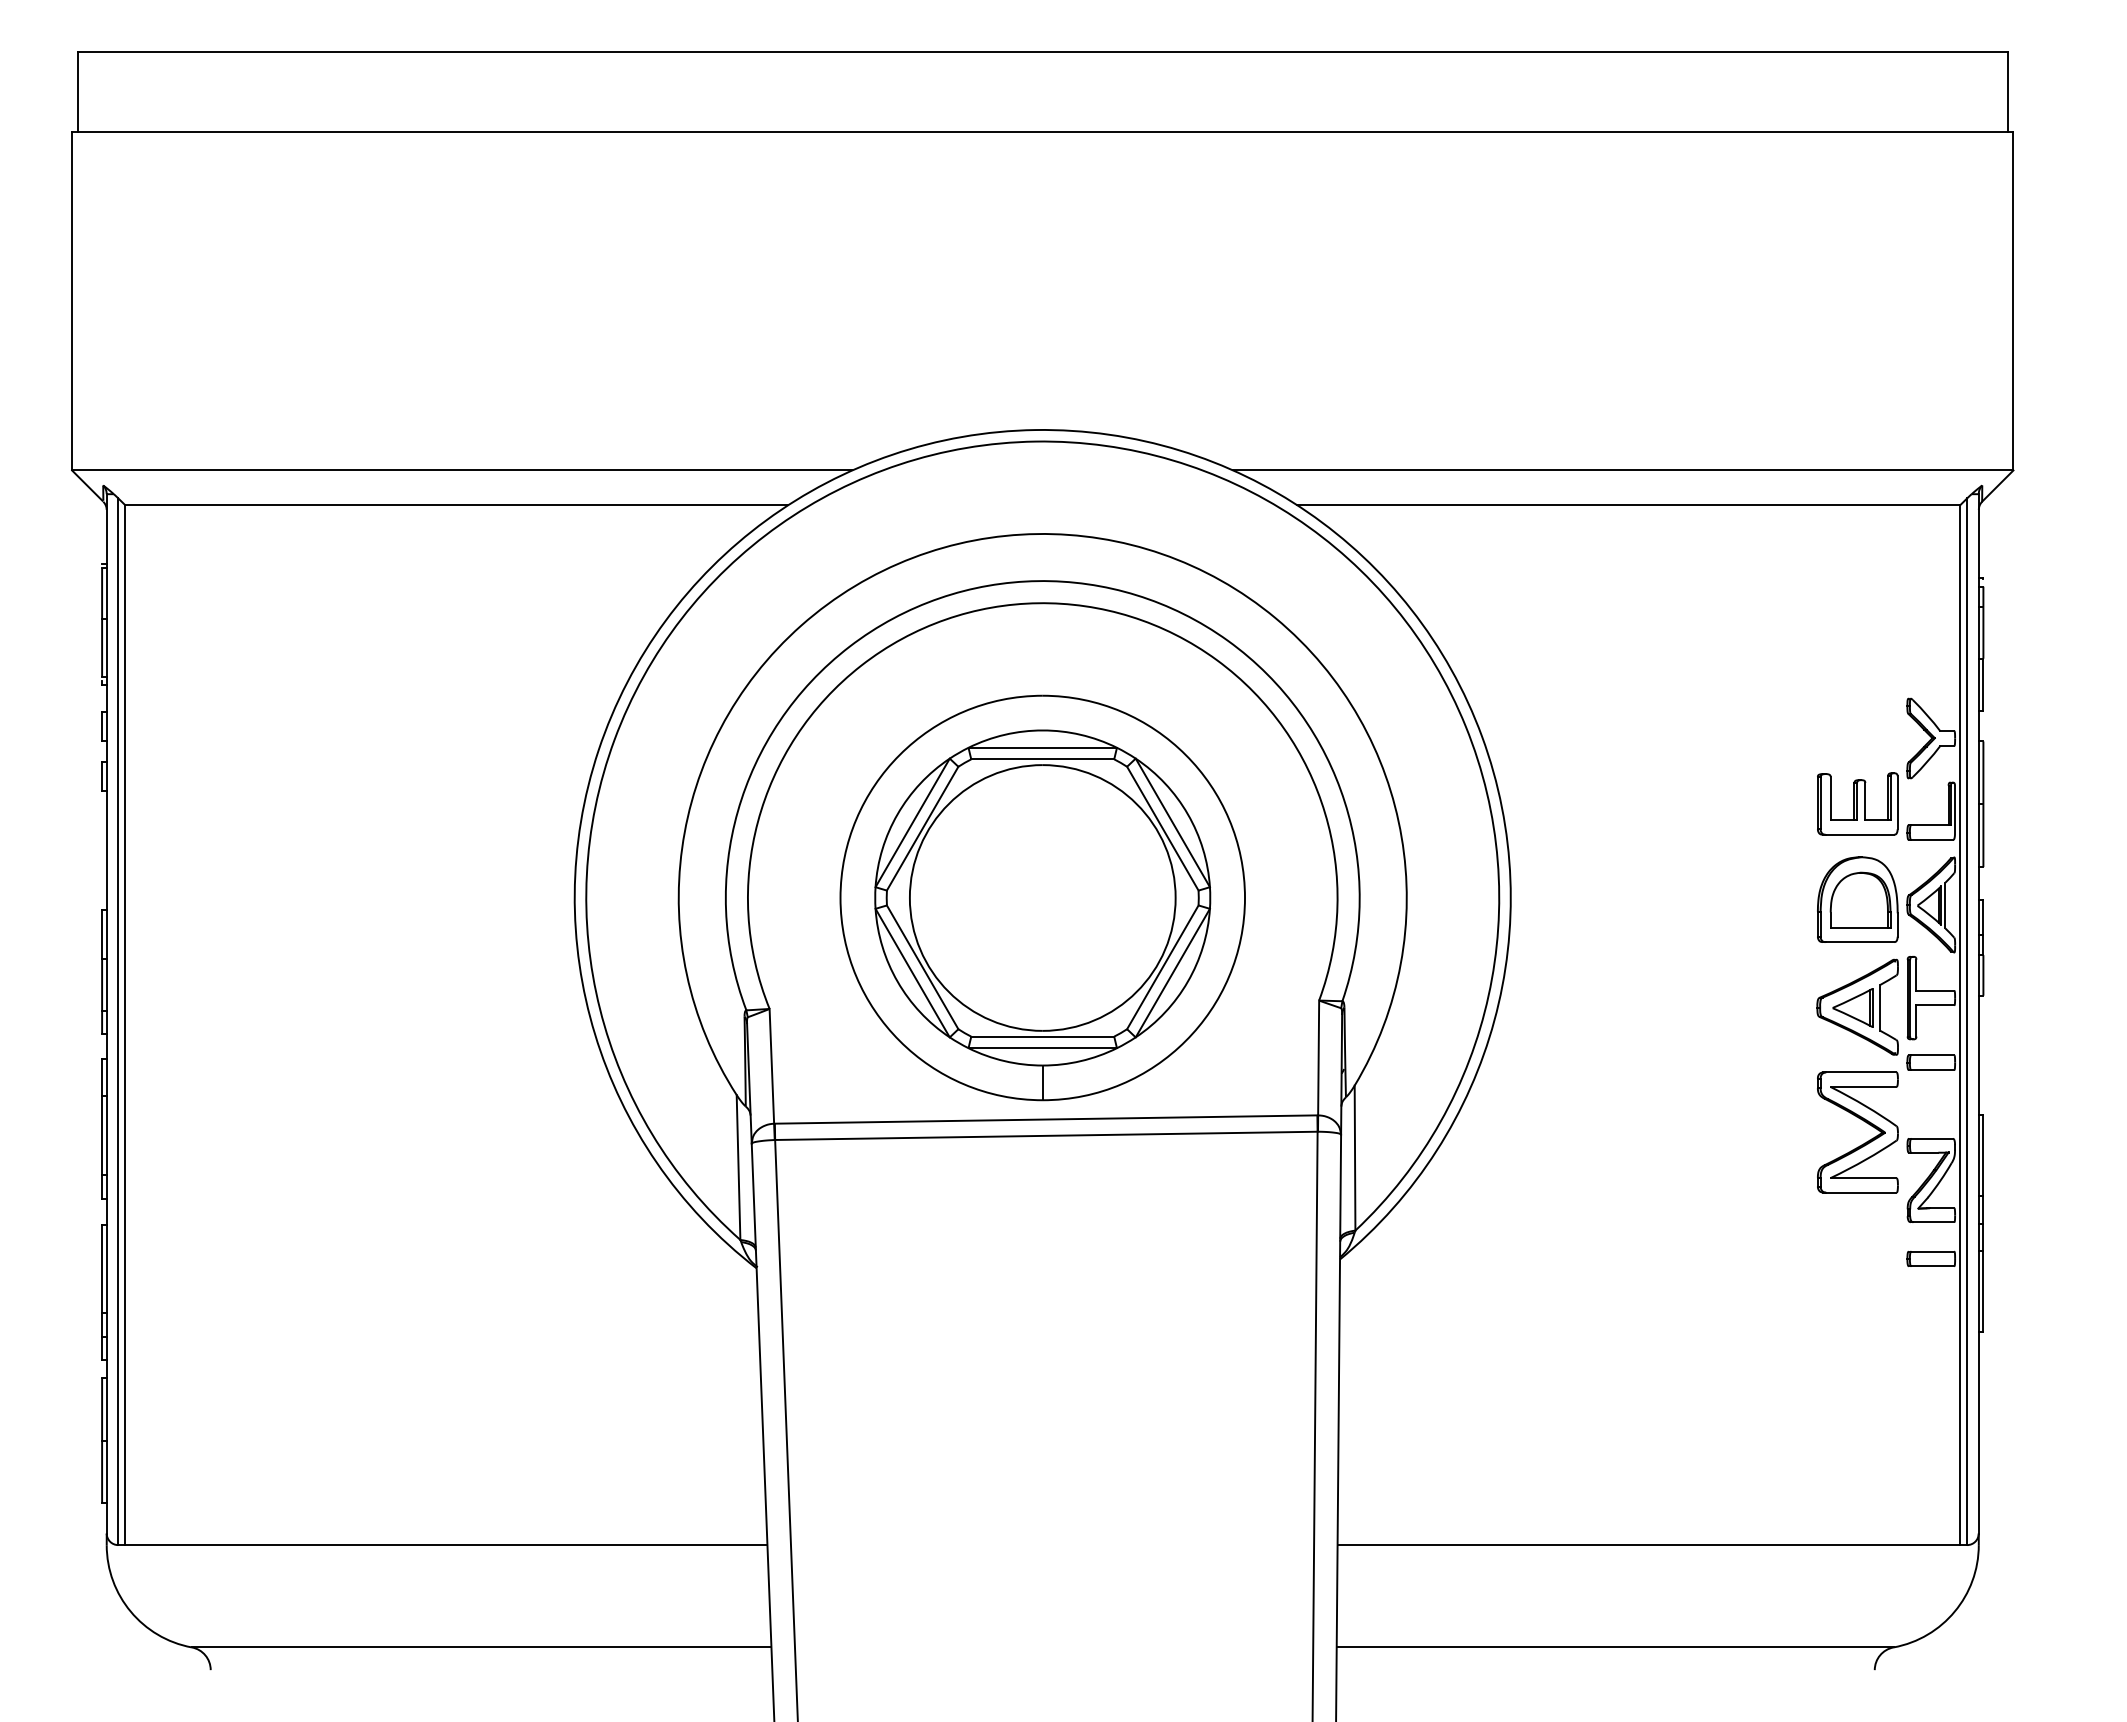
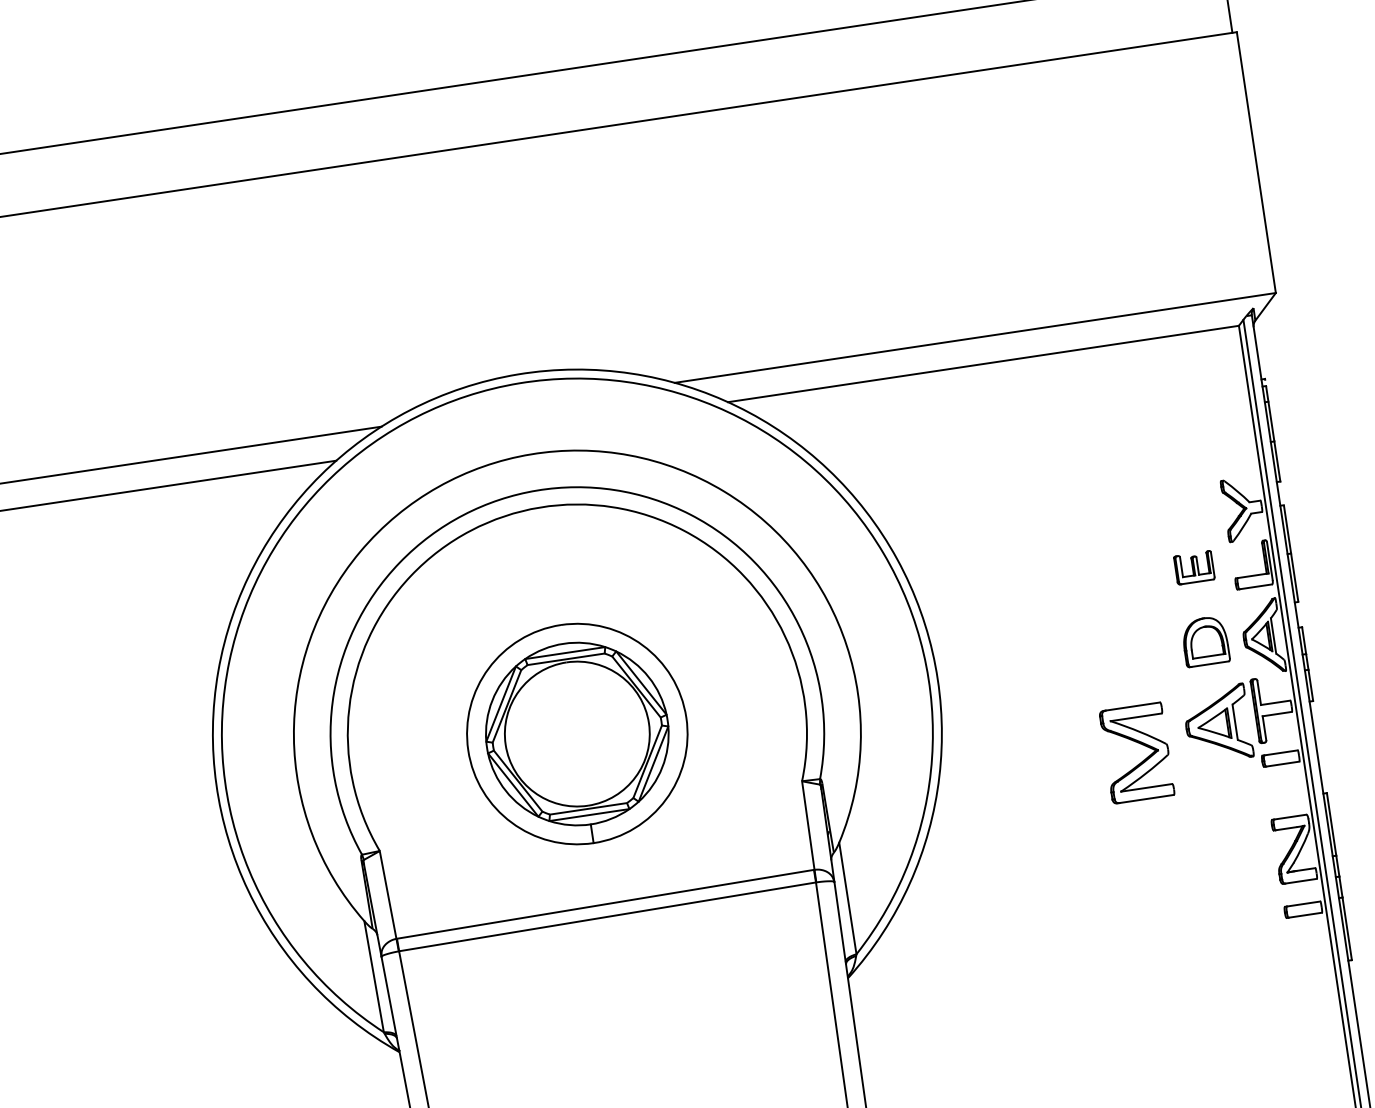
part: (1857, 803) -> (1194, 567), size x0.6
part: (1042, 897) -> (577, 733), size x0.7
part: (1857, 899) -> (1205, 641), size x0.7
part: (1864, 1142) -> (1143, 760), moved

